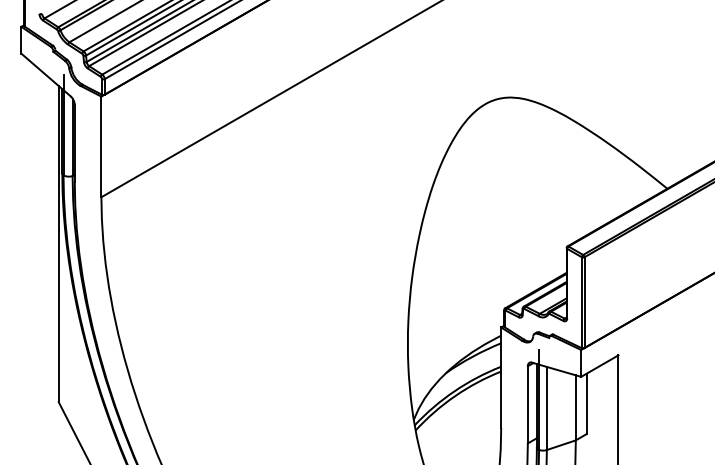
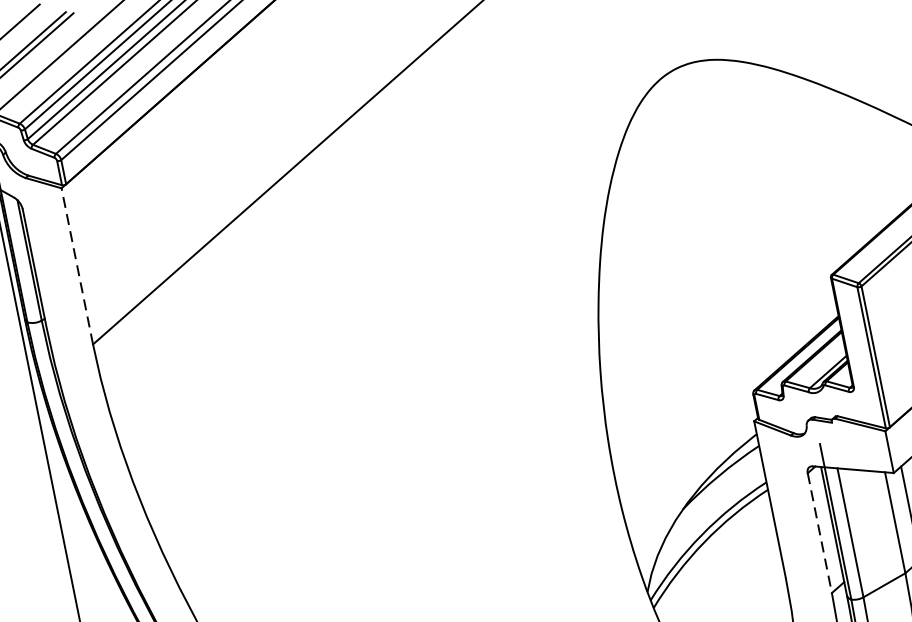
line: (101, 146) -> (77, 265), solid -> dashed
line: (527, 404) -> (819, 532), solid -> dashed

